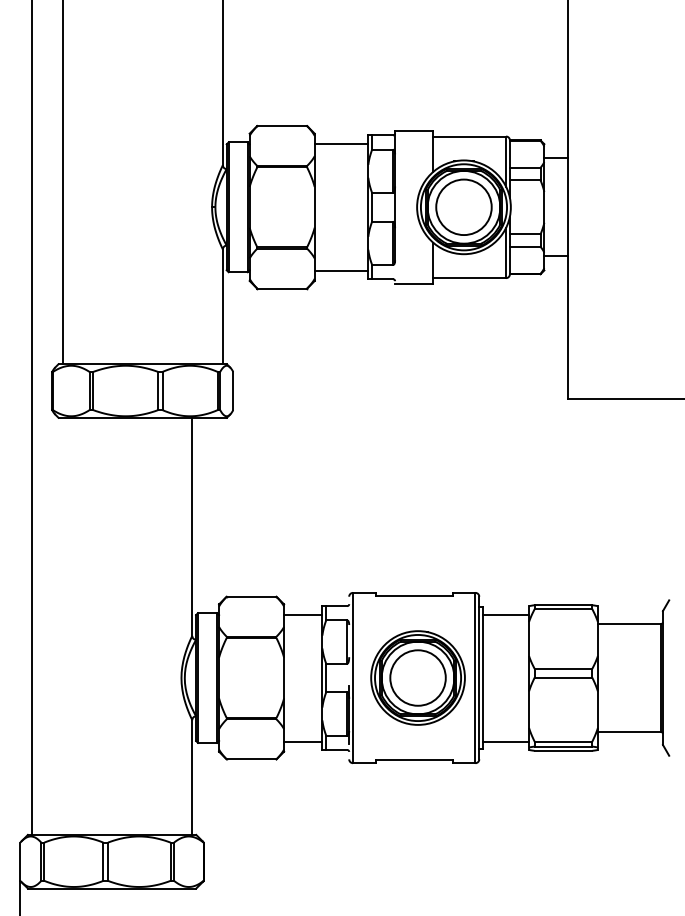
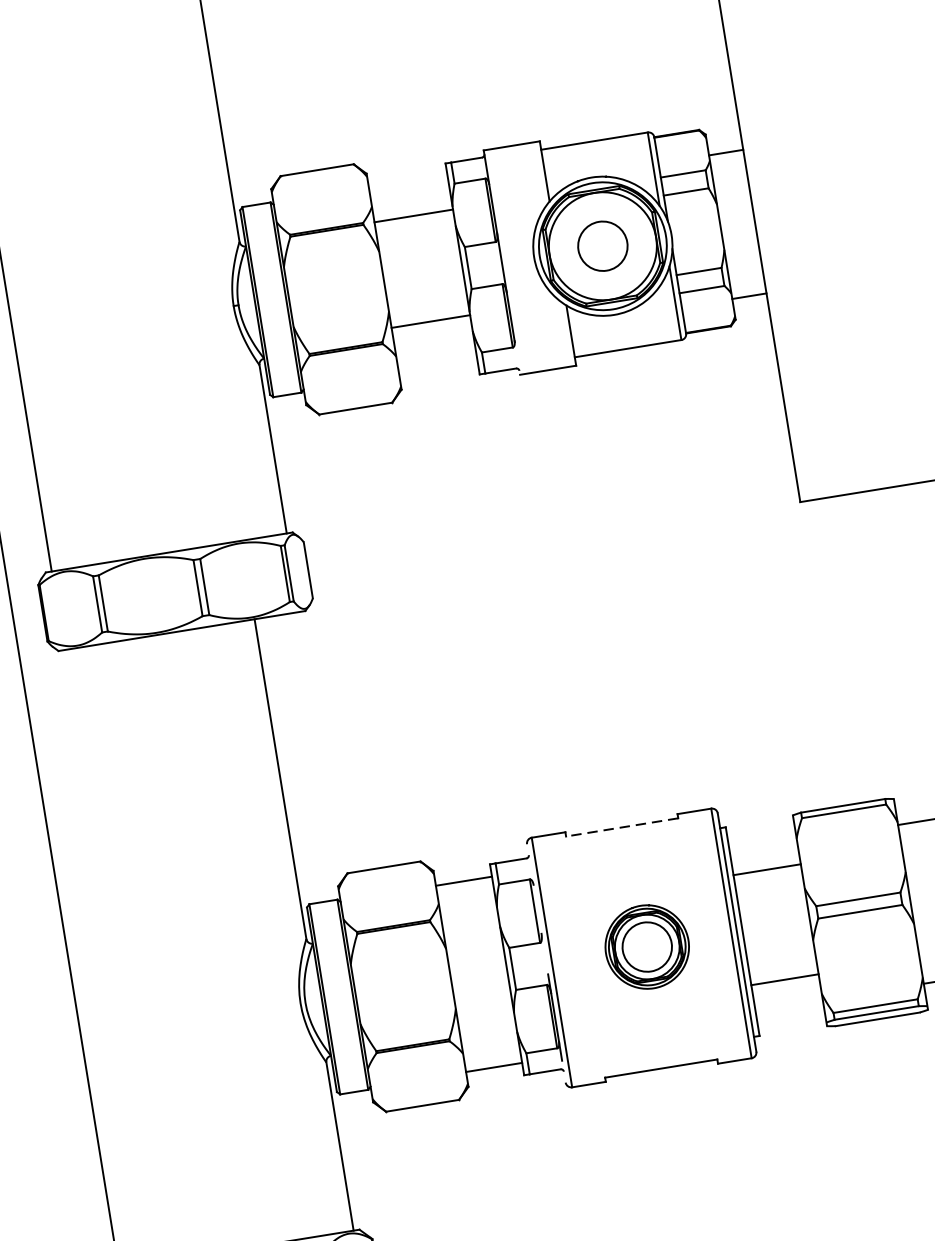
line: (341, 143) -> (413, 215), moved
circle: (463, 207) -> (602, 246), size x0.6
line: (341, 270) -> (430, 321), moved
line: (413, 595) -> (621, 827), solid -> dashed
line: (506, 614) -> (767, 869), moved
part: (417, 677) -> (646, 946), size x0.6
line: (506, 741) -> (785, 979), moved

